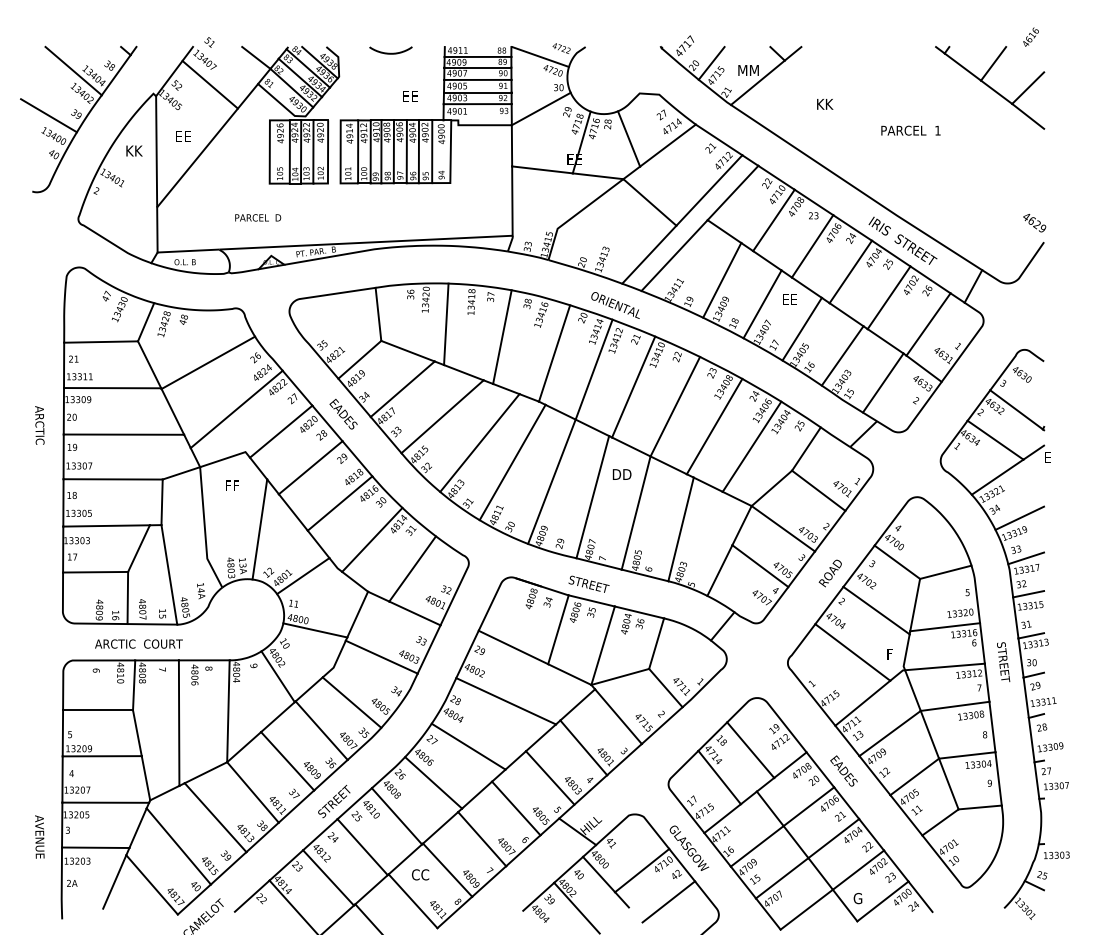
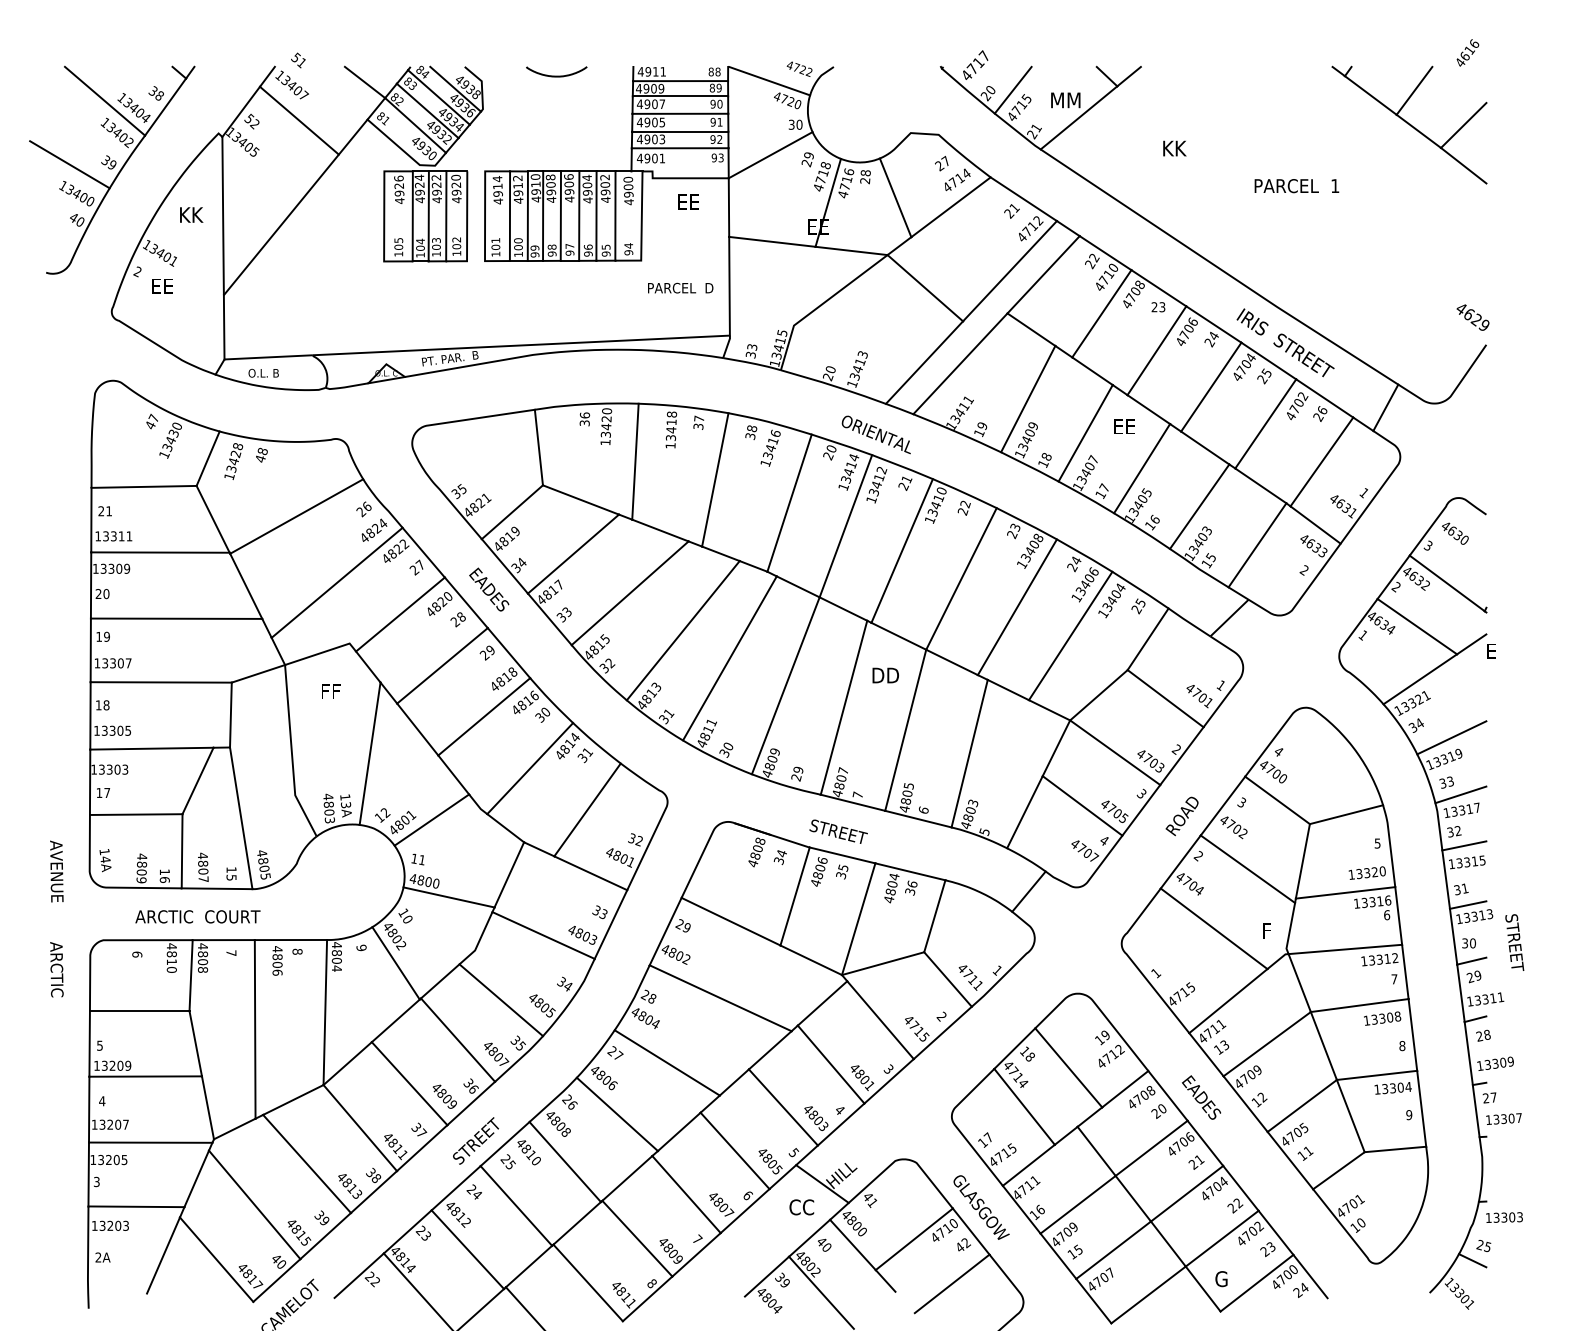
text: (410, 95) -> (688, 201), moved
text: (183, 136) -> (162, 286), moved
text: (258, 217) -> (680, 287), moved
text: (39, 425) -> (56, 969), moved
text: (201, 591) -> (105, 860), moved
text: (1003, 662) -> (1514, 942), moved
text: (39, 837) -> (56, 871), moved
text: (420, 874) -> (801, 1207), moved

